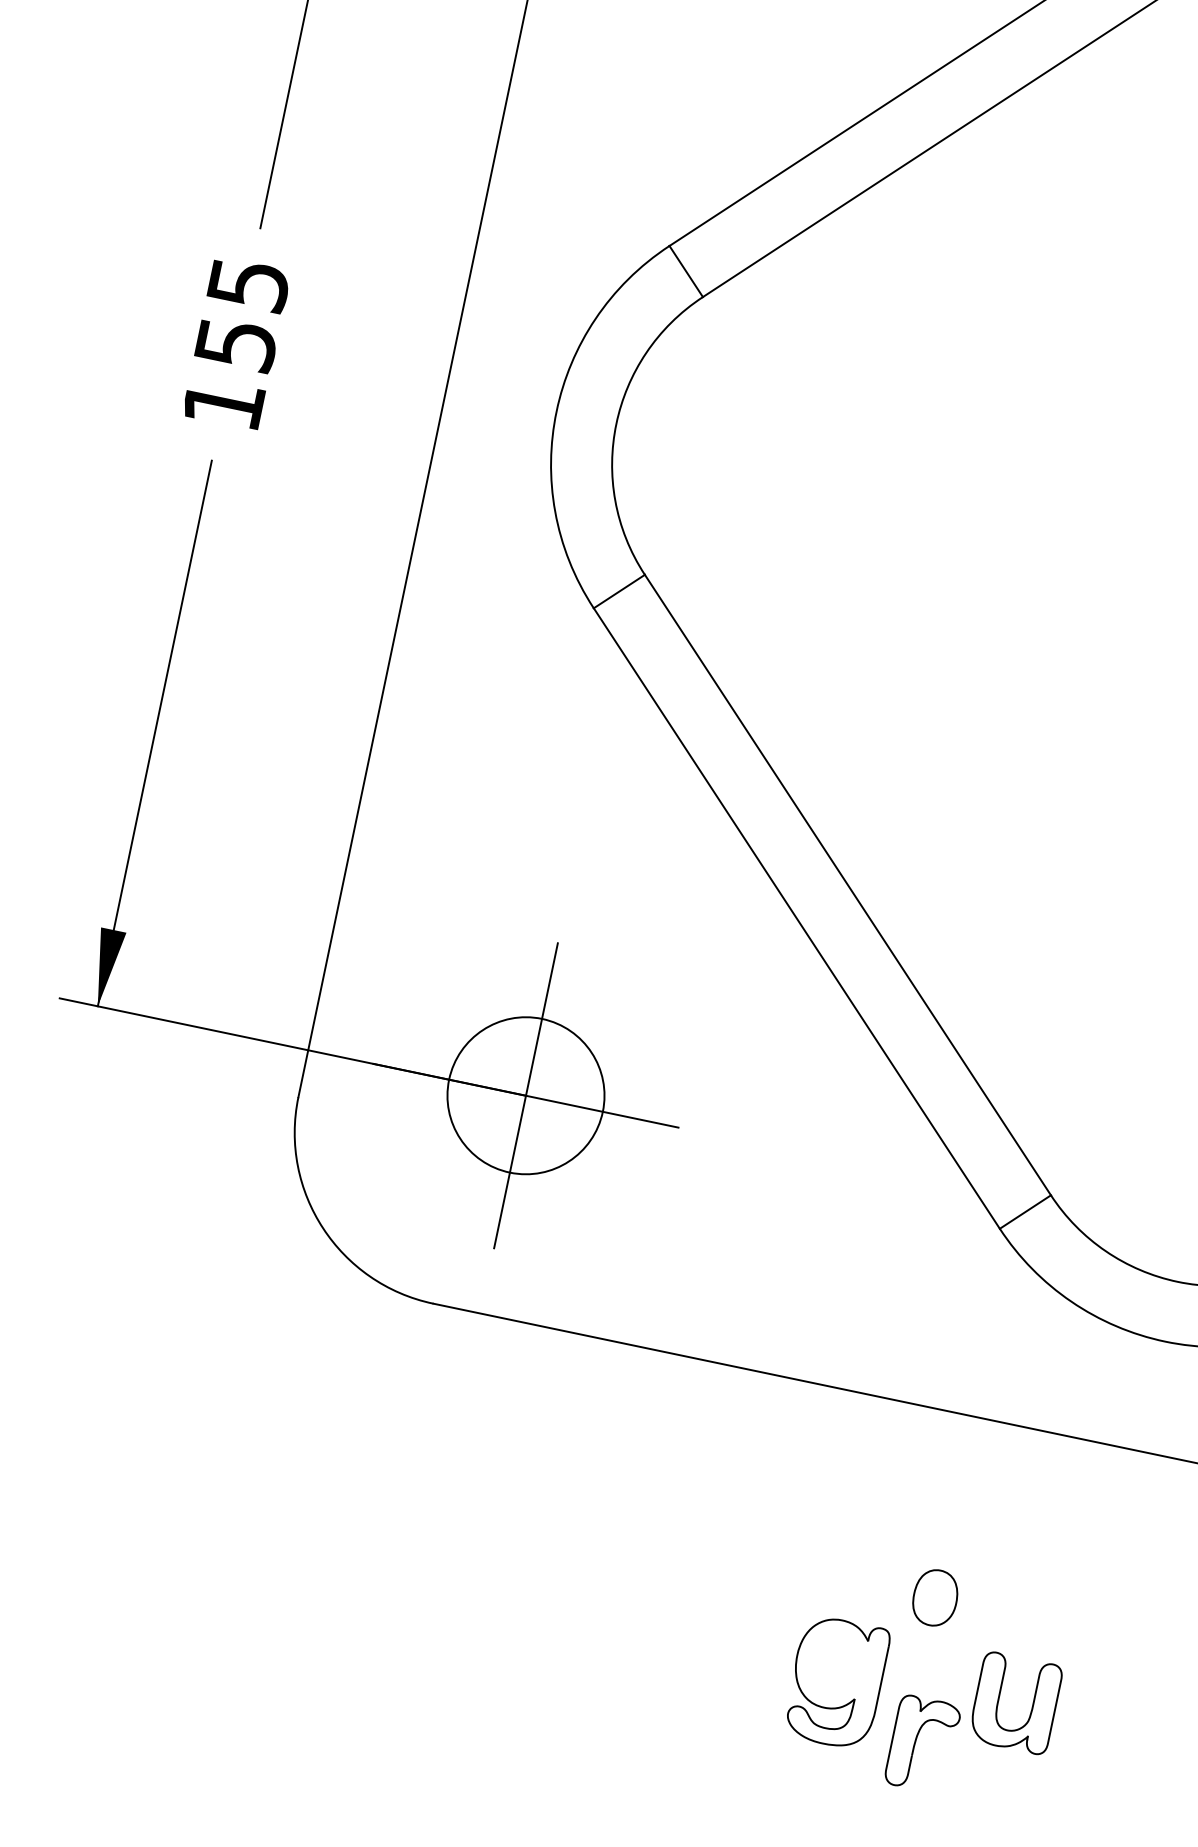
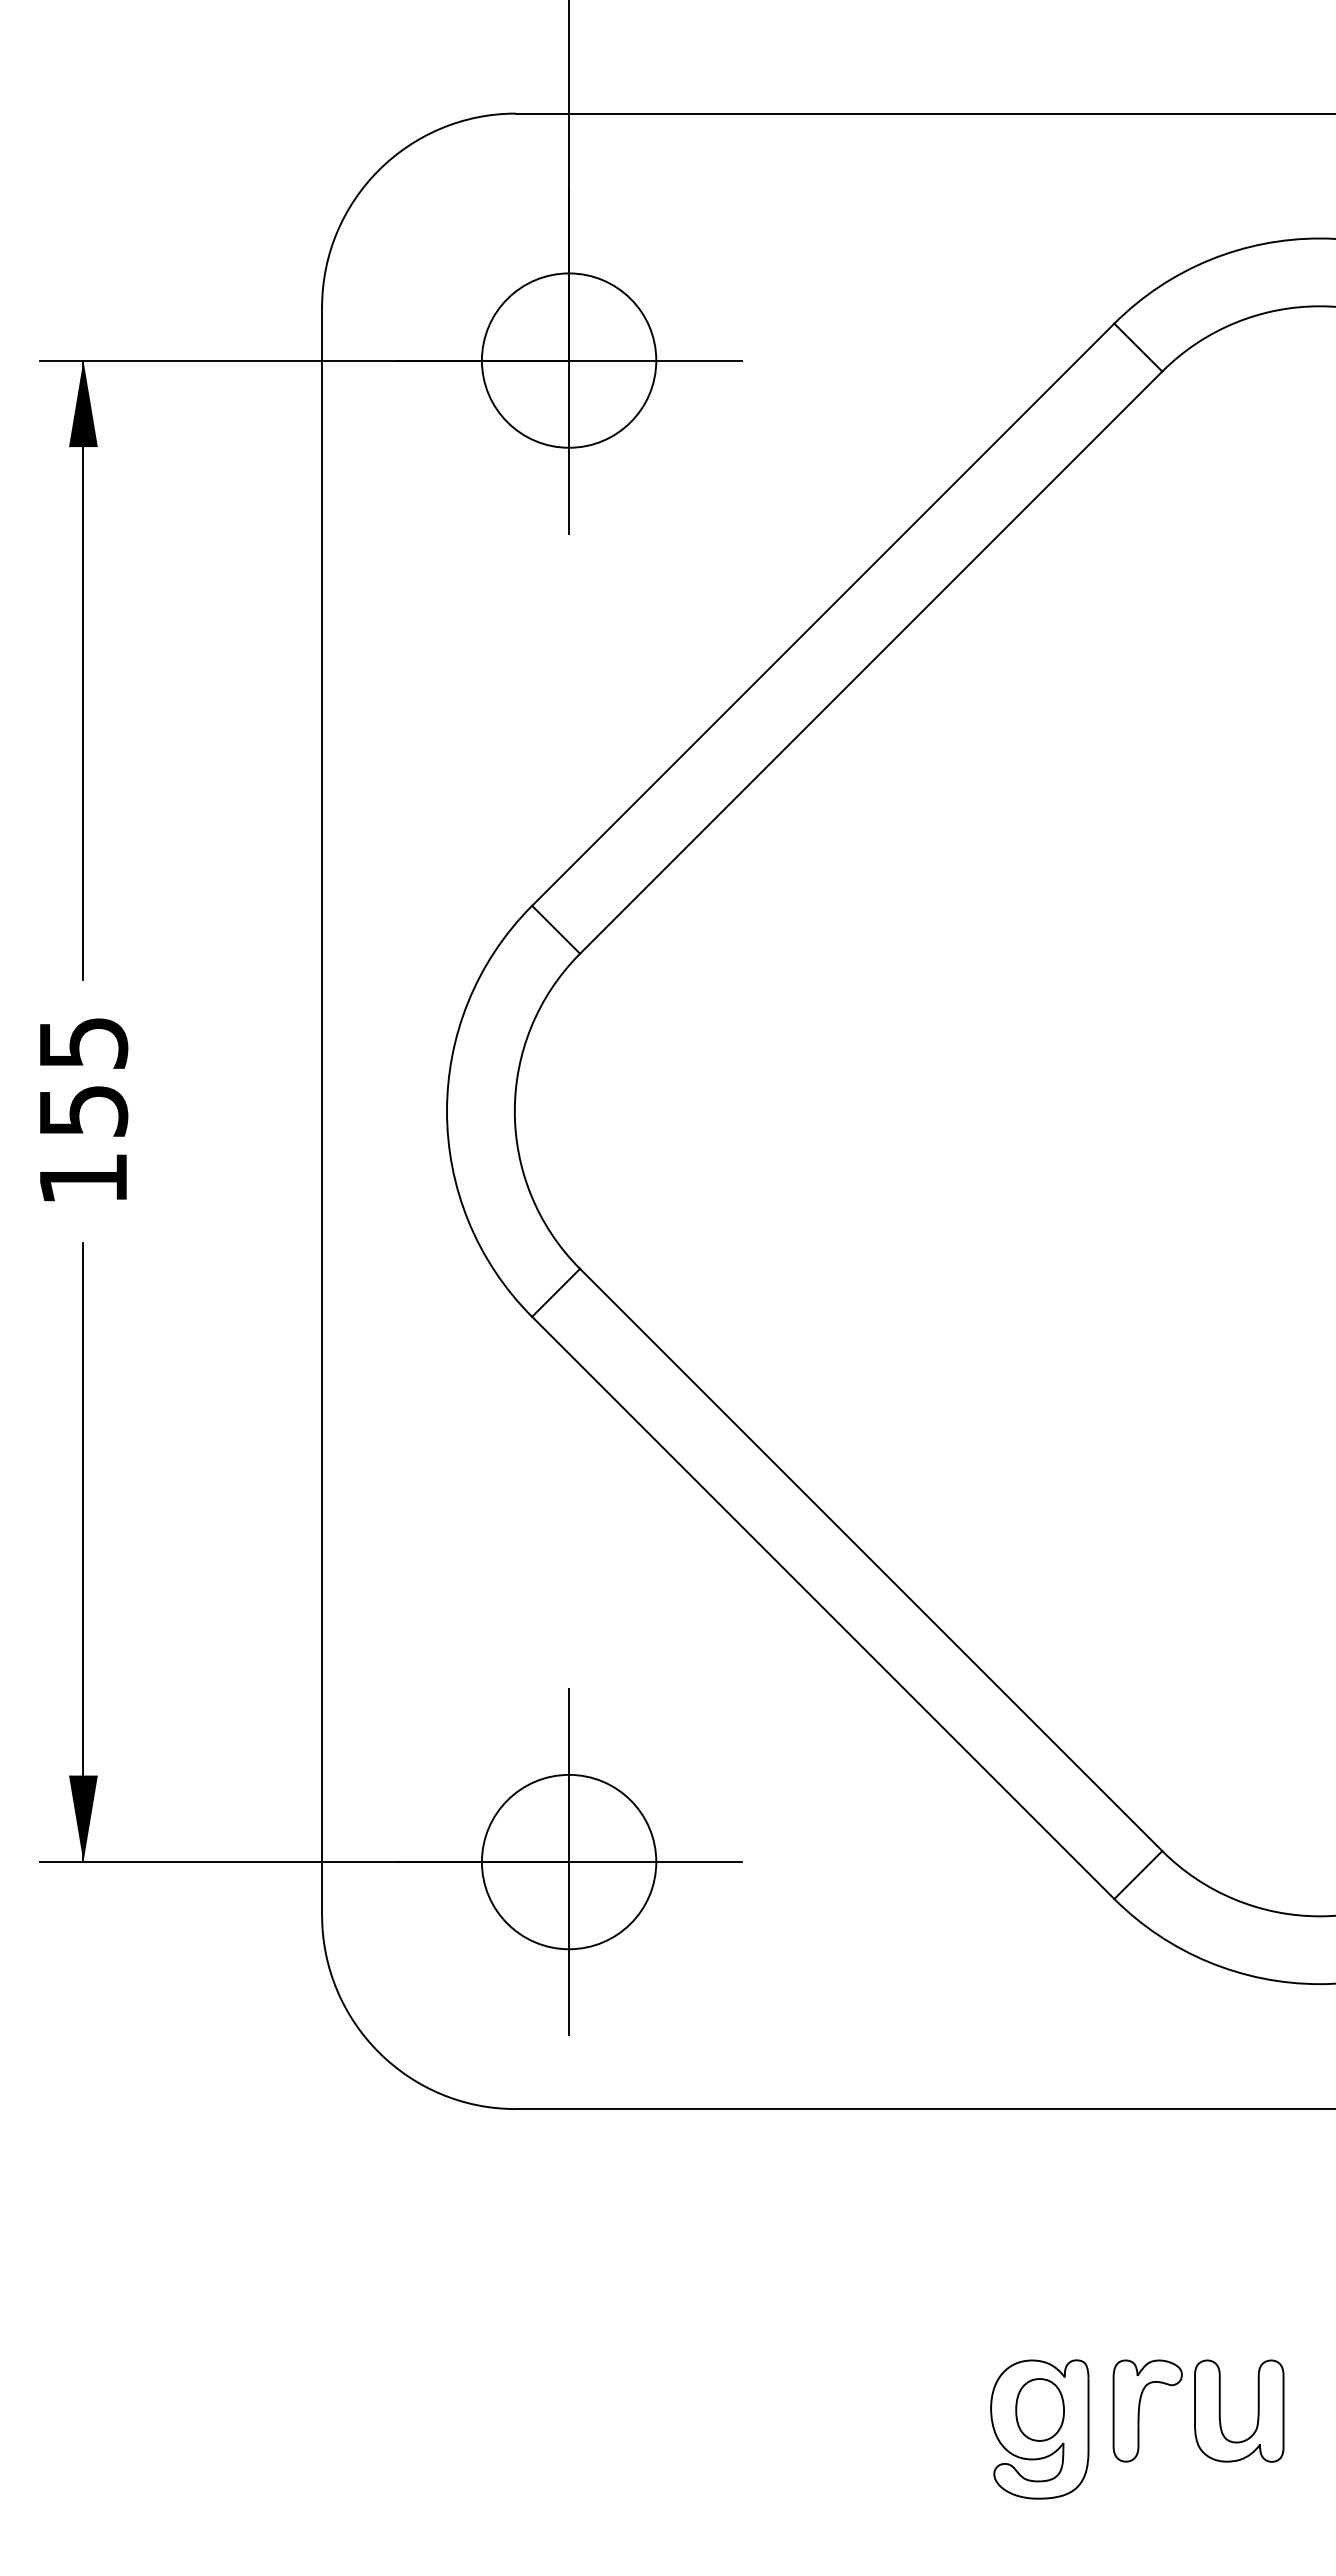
part: (934, 1597) -> (1039, 2409), moved
part: (915, 1742) -> (1139, 2410), moved

